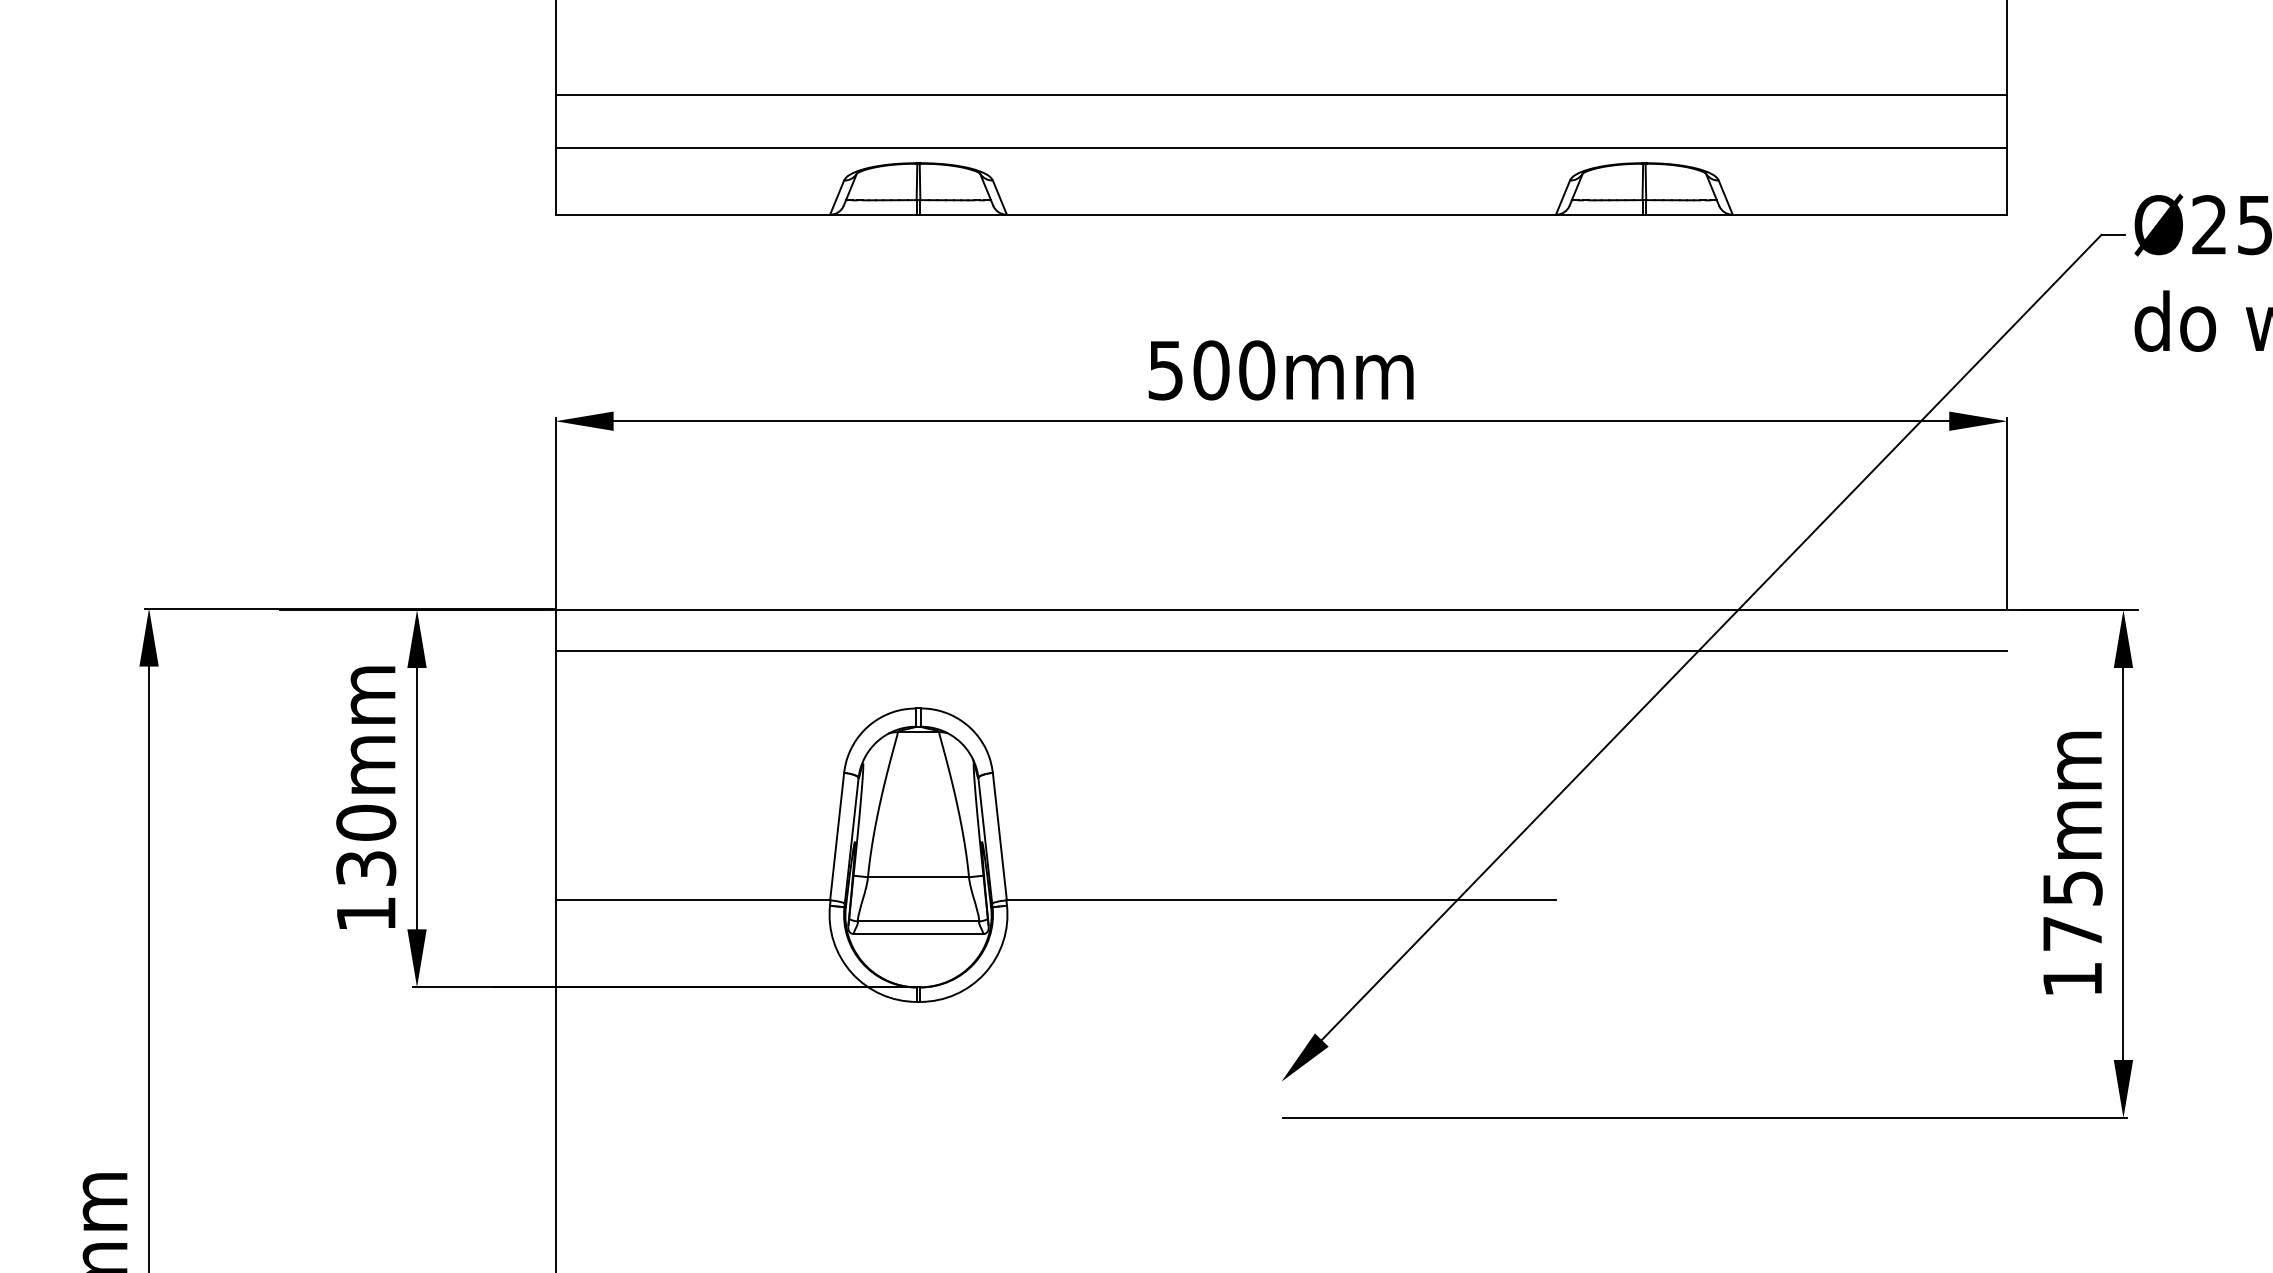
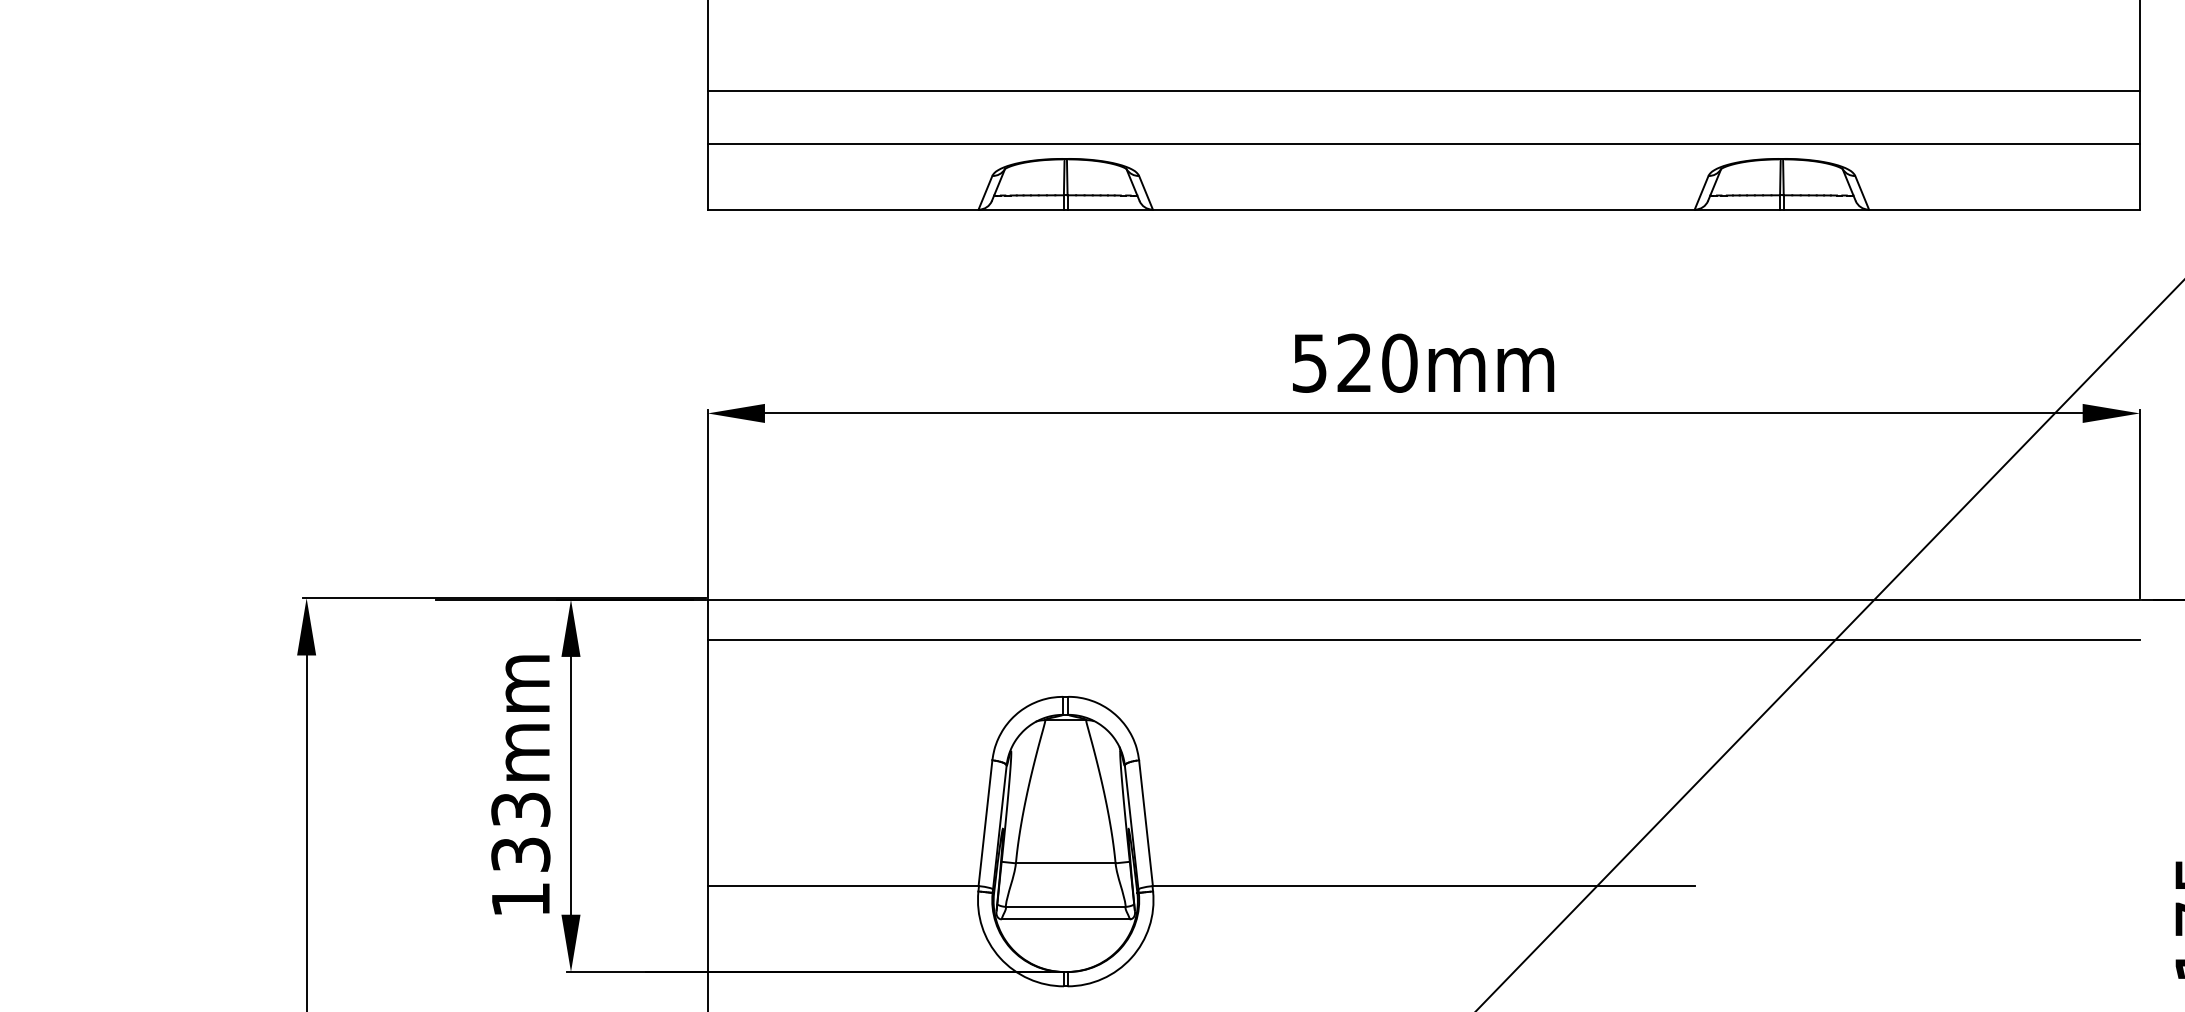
text: (1211, 370) -> (1354, 363), 500mm -> 520mm
text: (366, 822) -> (521, 809), 130mm -> 133mm

